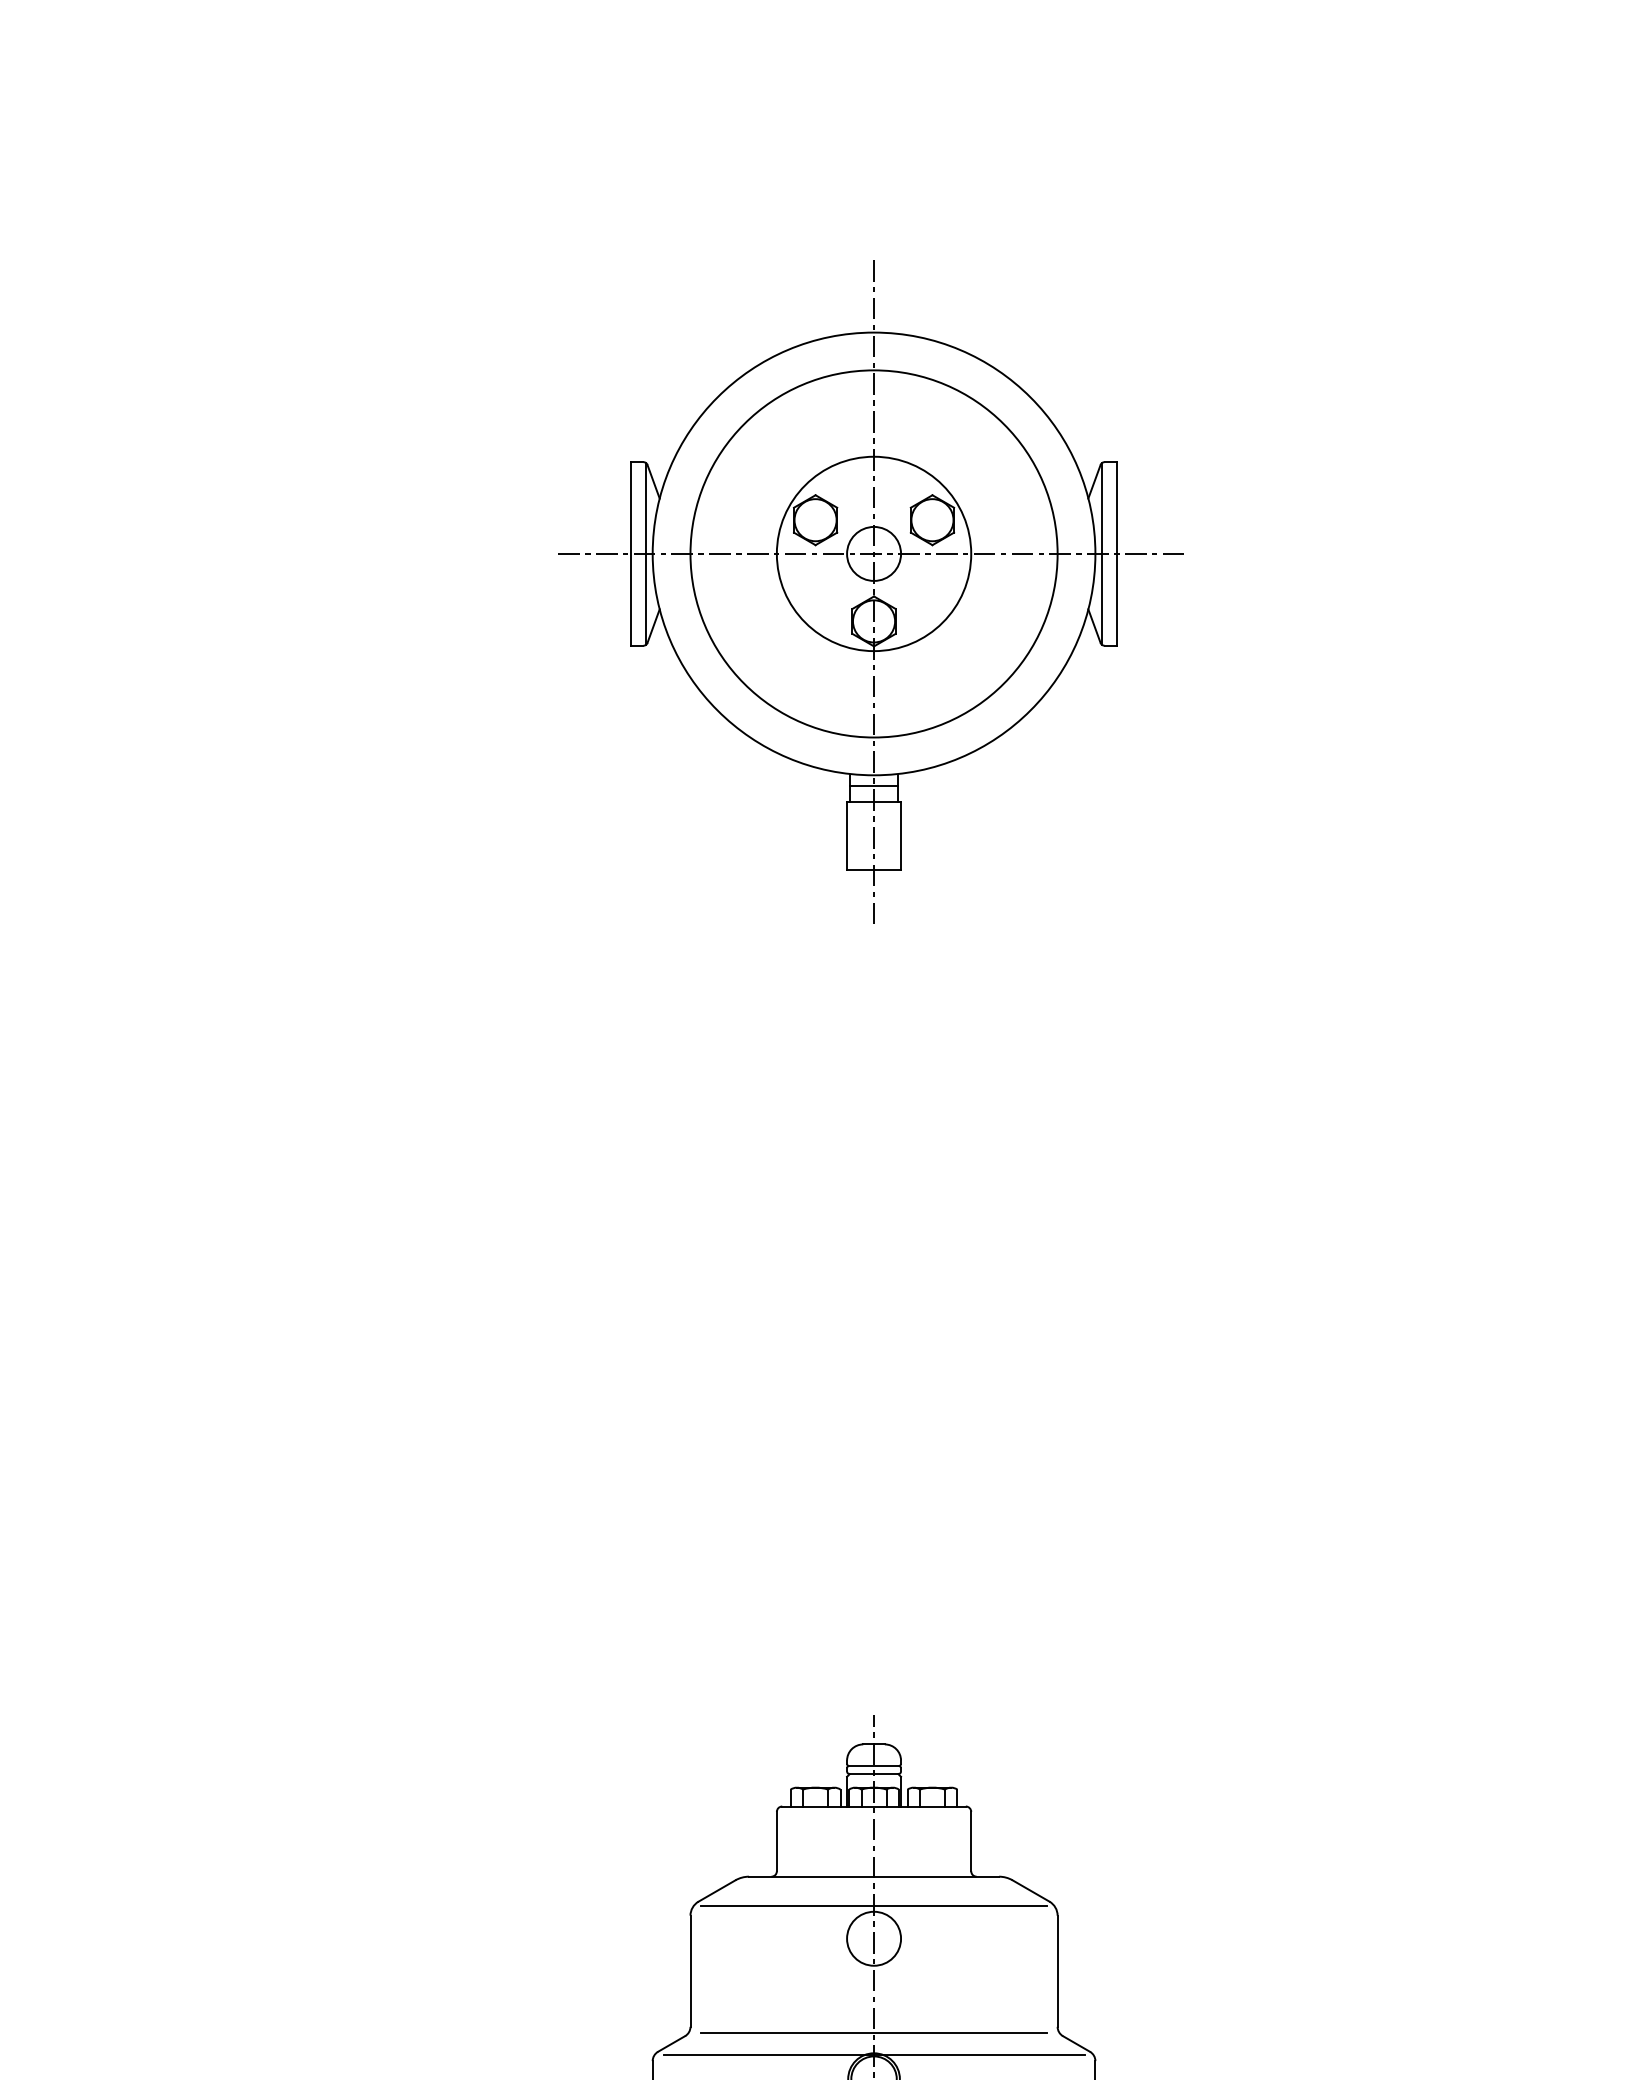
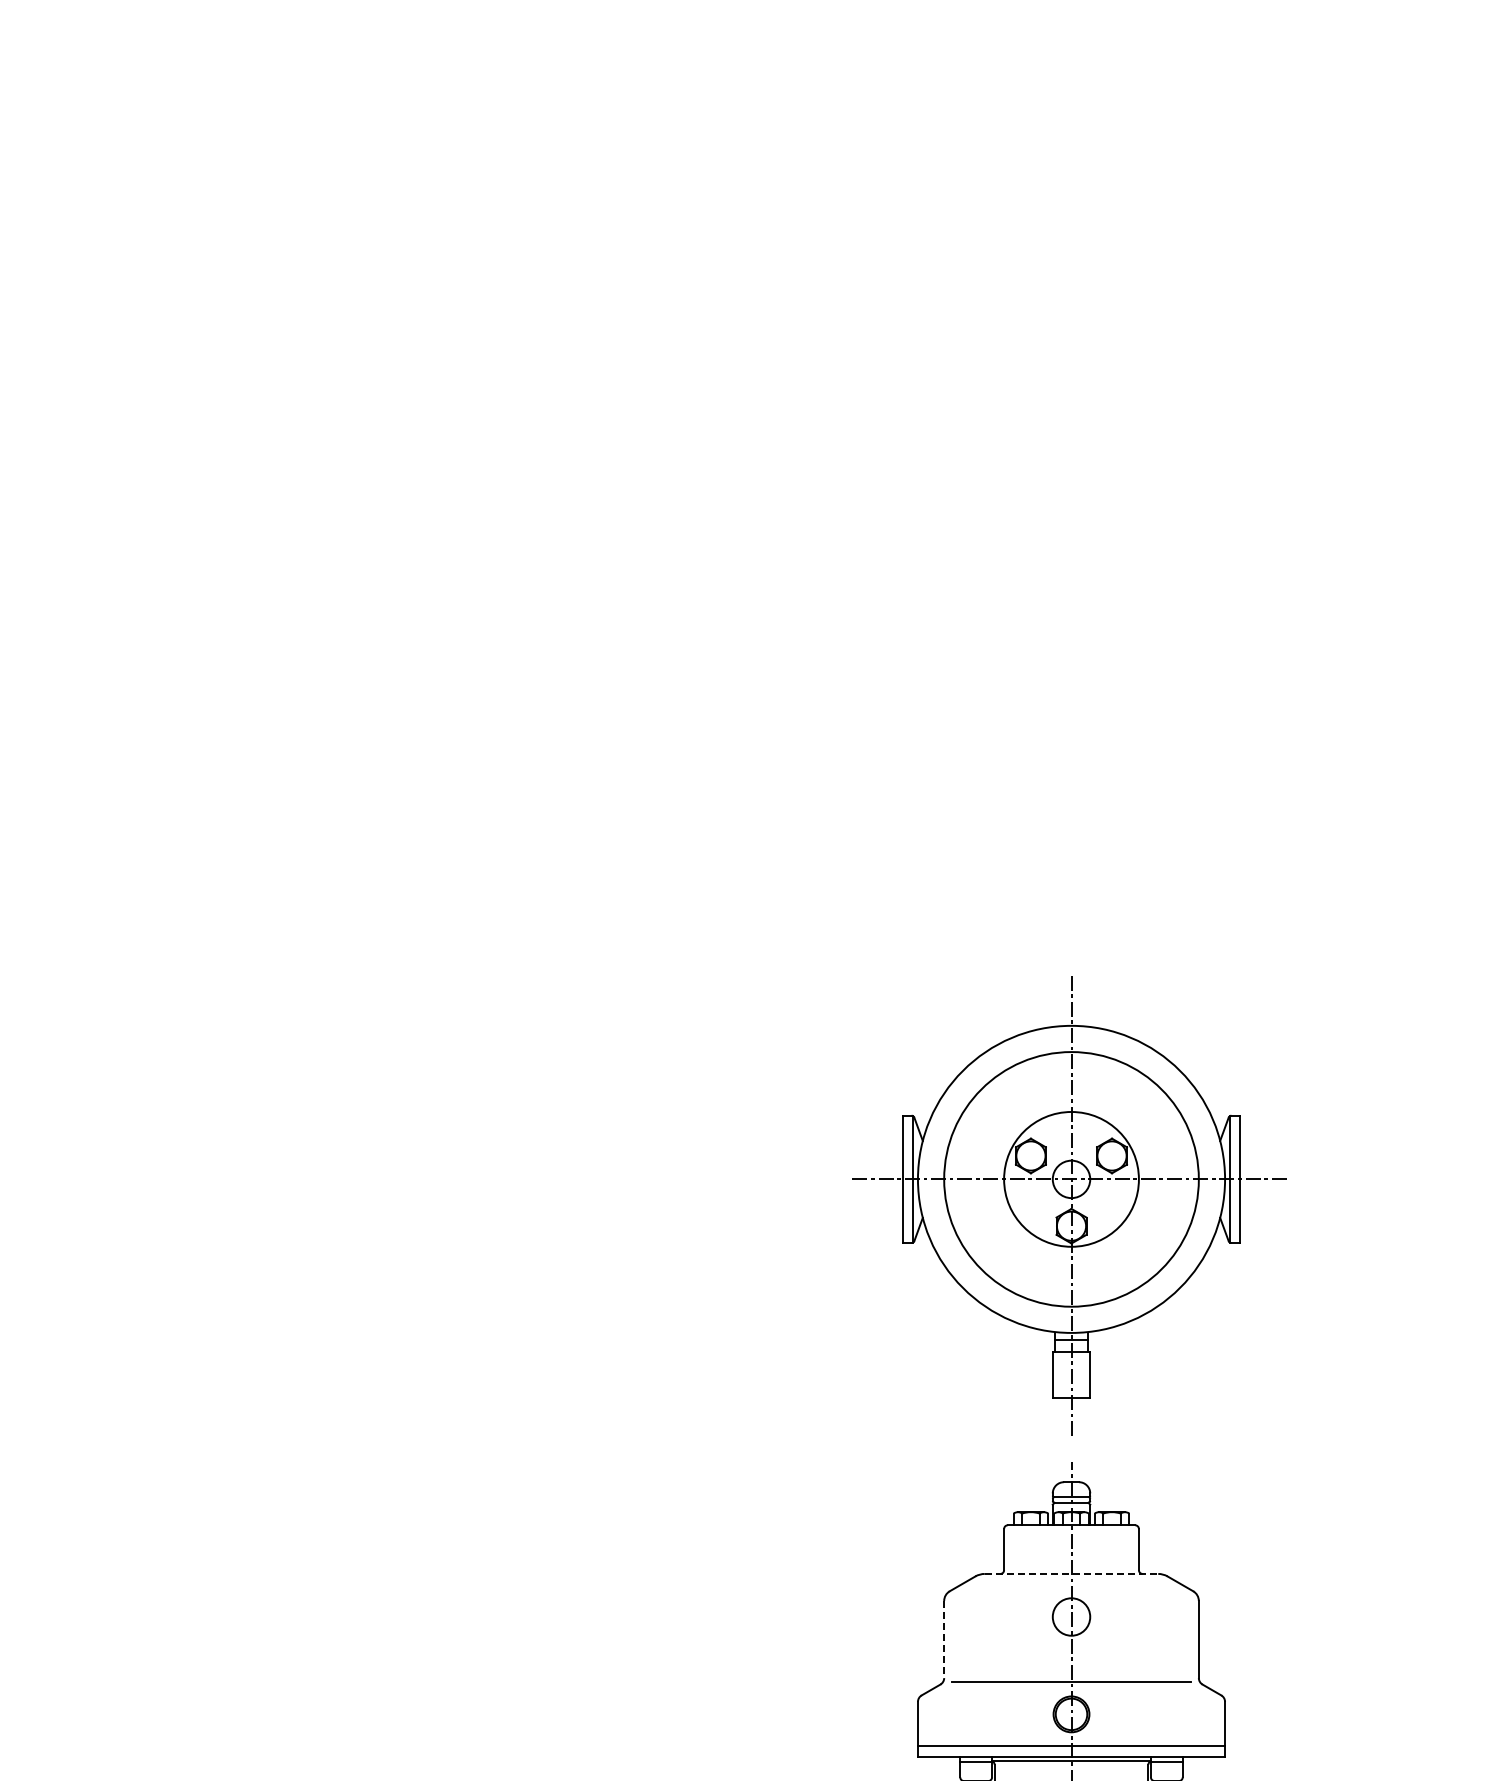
part: (871, 591) -> (1069, 1205), moved
line: (874, 1876) -> (1071, 1573), solid -> dashed
line: (874, 1906) -> (1071, 1594), removed
line: (690, 1971) -> (944, 1639), solid -> dashed
line: (874, 2054) -> (1071, 1697), removed

